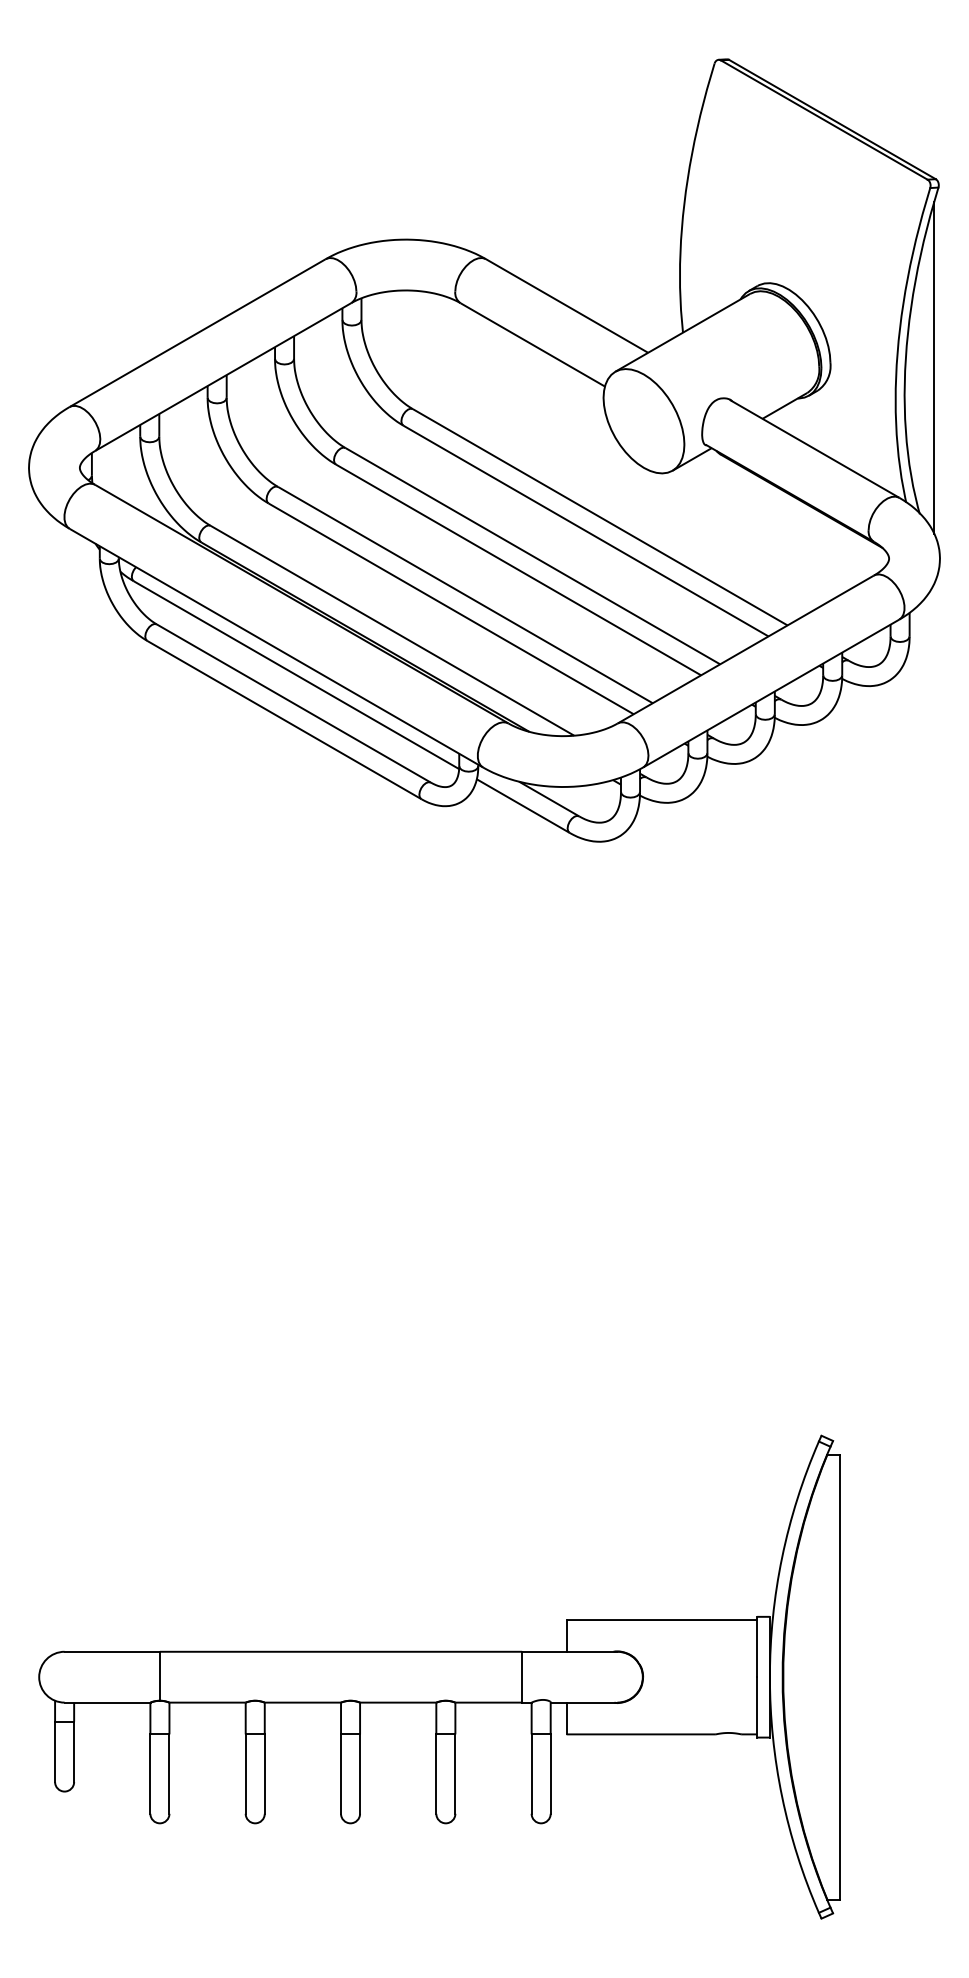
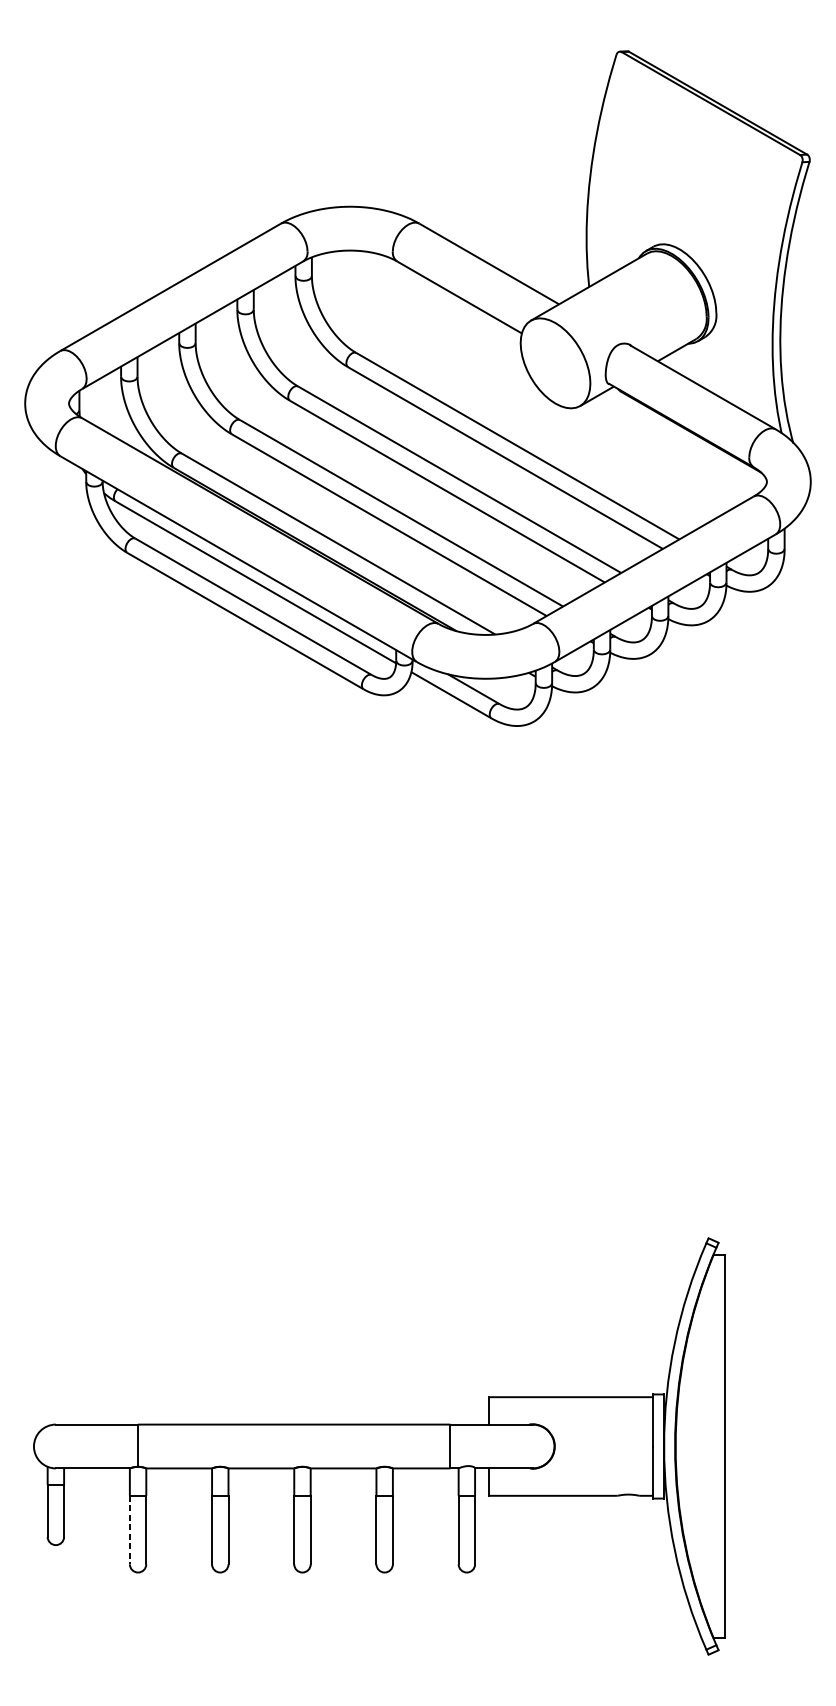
line: (934, 367) -> (806, 317), removed
line: (150, 1774) -> (129, 1530), solid -> dashed

